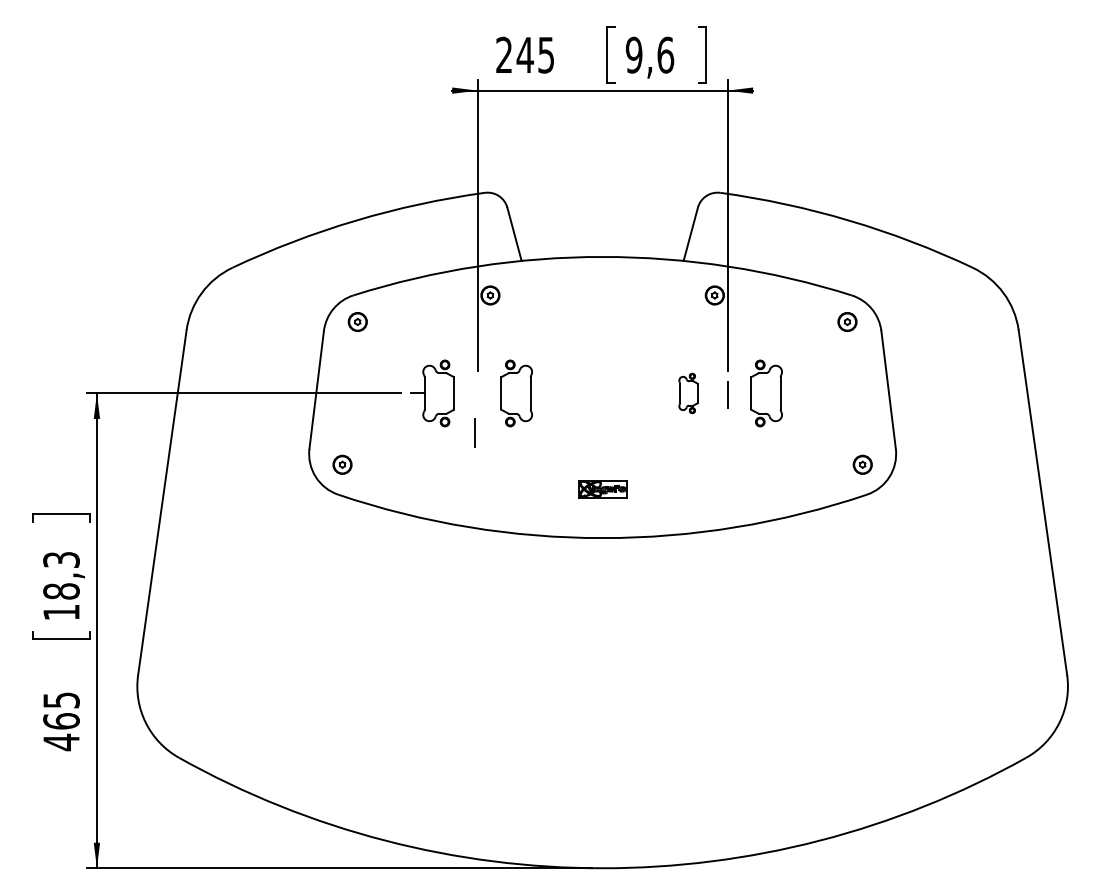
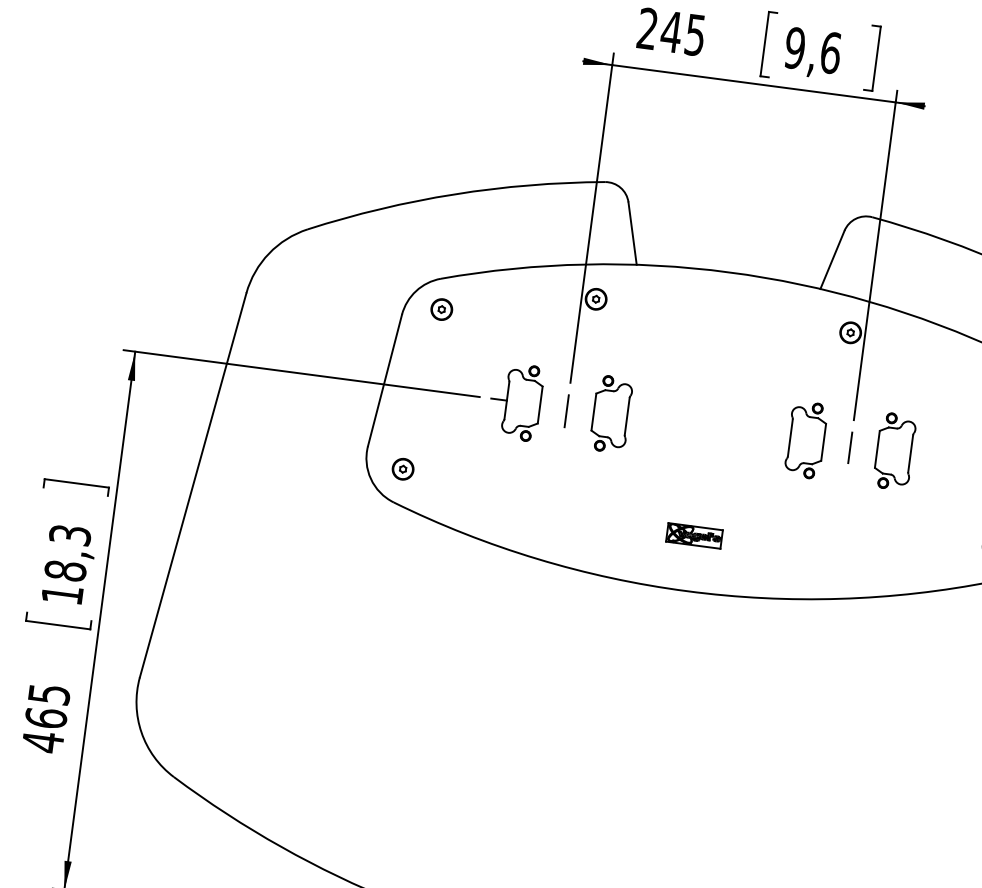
part: (688, 393) -> (806, 440), size x1.67
line: (474, 432) -> (566, 410), moved

